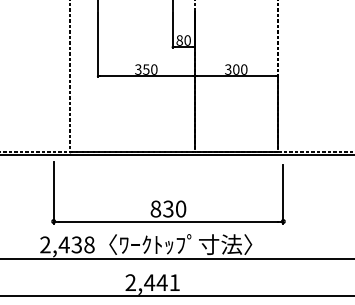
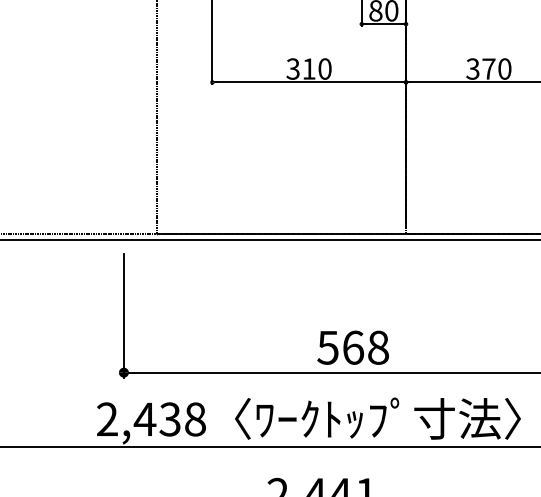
text: (146, 69) -> (309, 68), 350 -> 310
text: (236, 69) -> (489, 68), 300 -> 370
text: (168, 208) -> (353, 346), 830 -> 568

